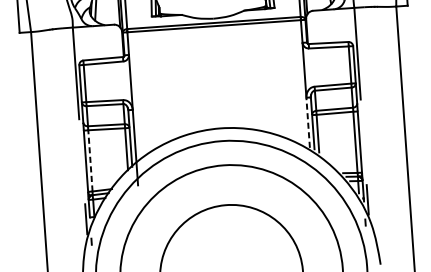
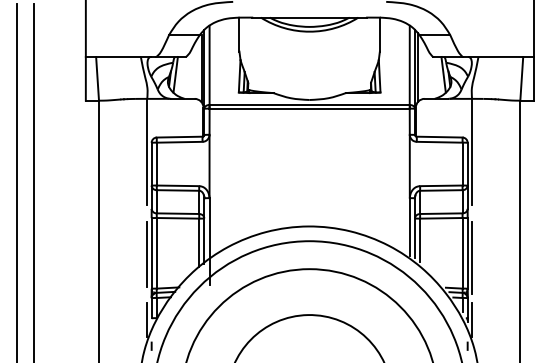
line: (307, 123) -> (409, 227), dashed -> solid
line: (364, 146) -> (472, 258), added
line: (90, 160) -> (156, 252), dashed -> solid
line: (82, 162) -> (147, 254), added

